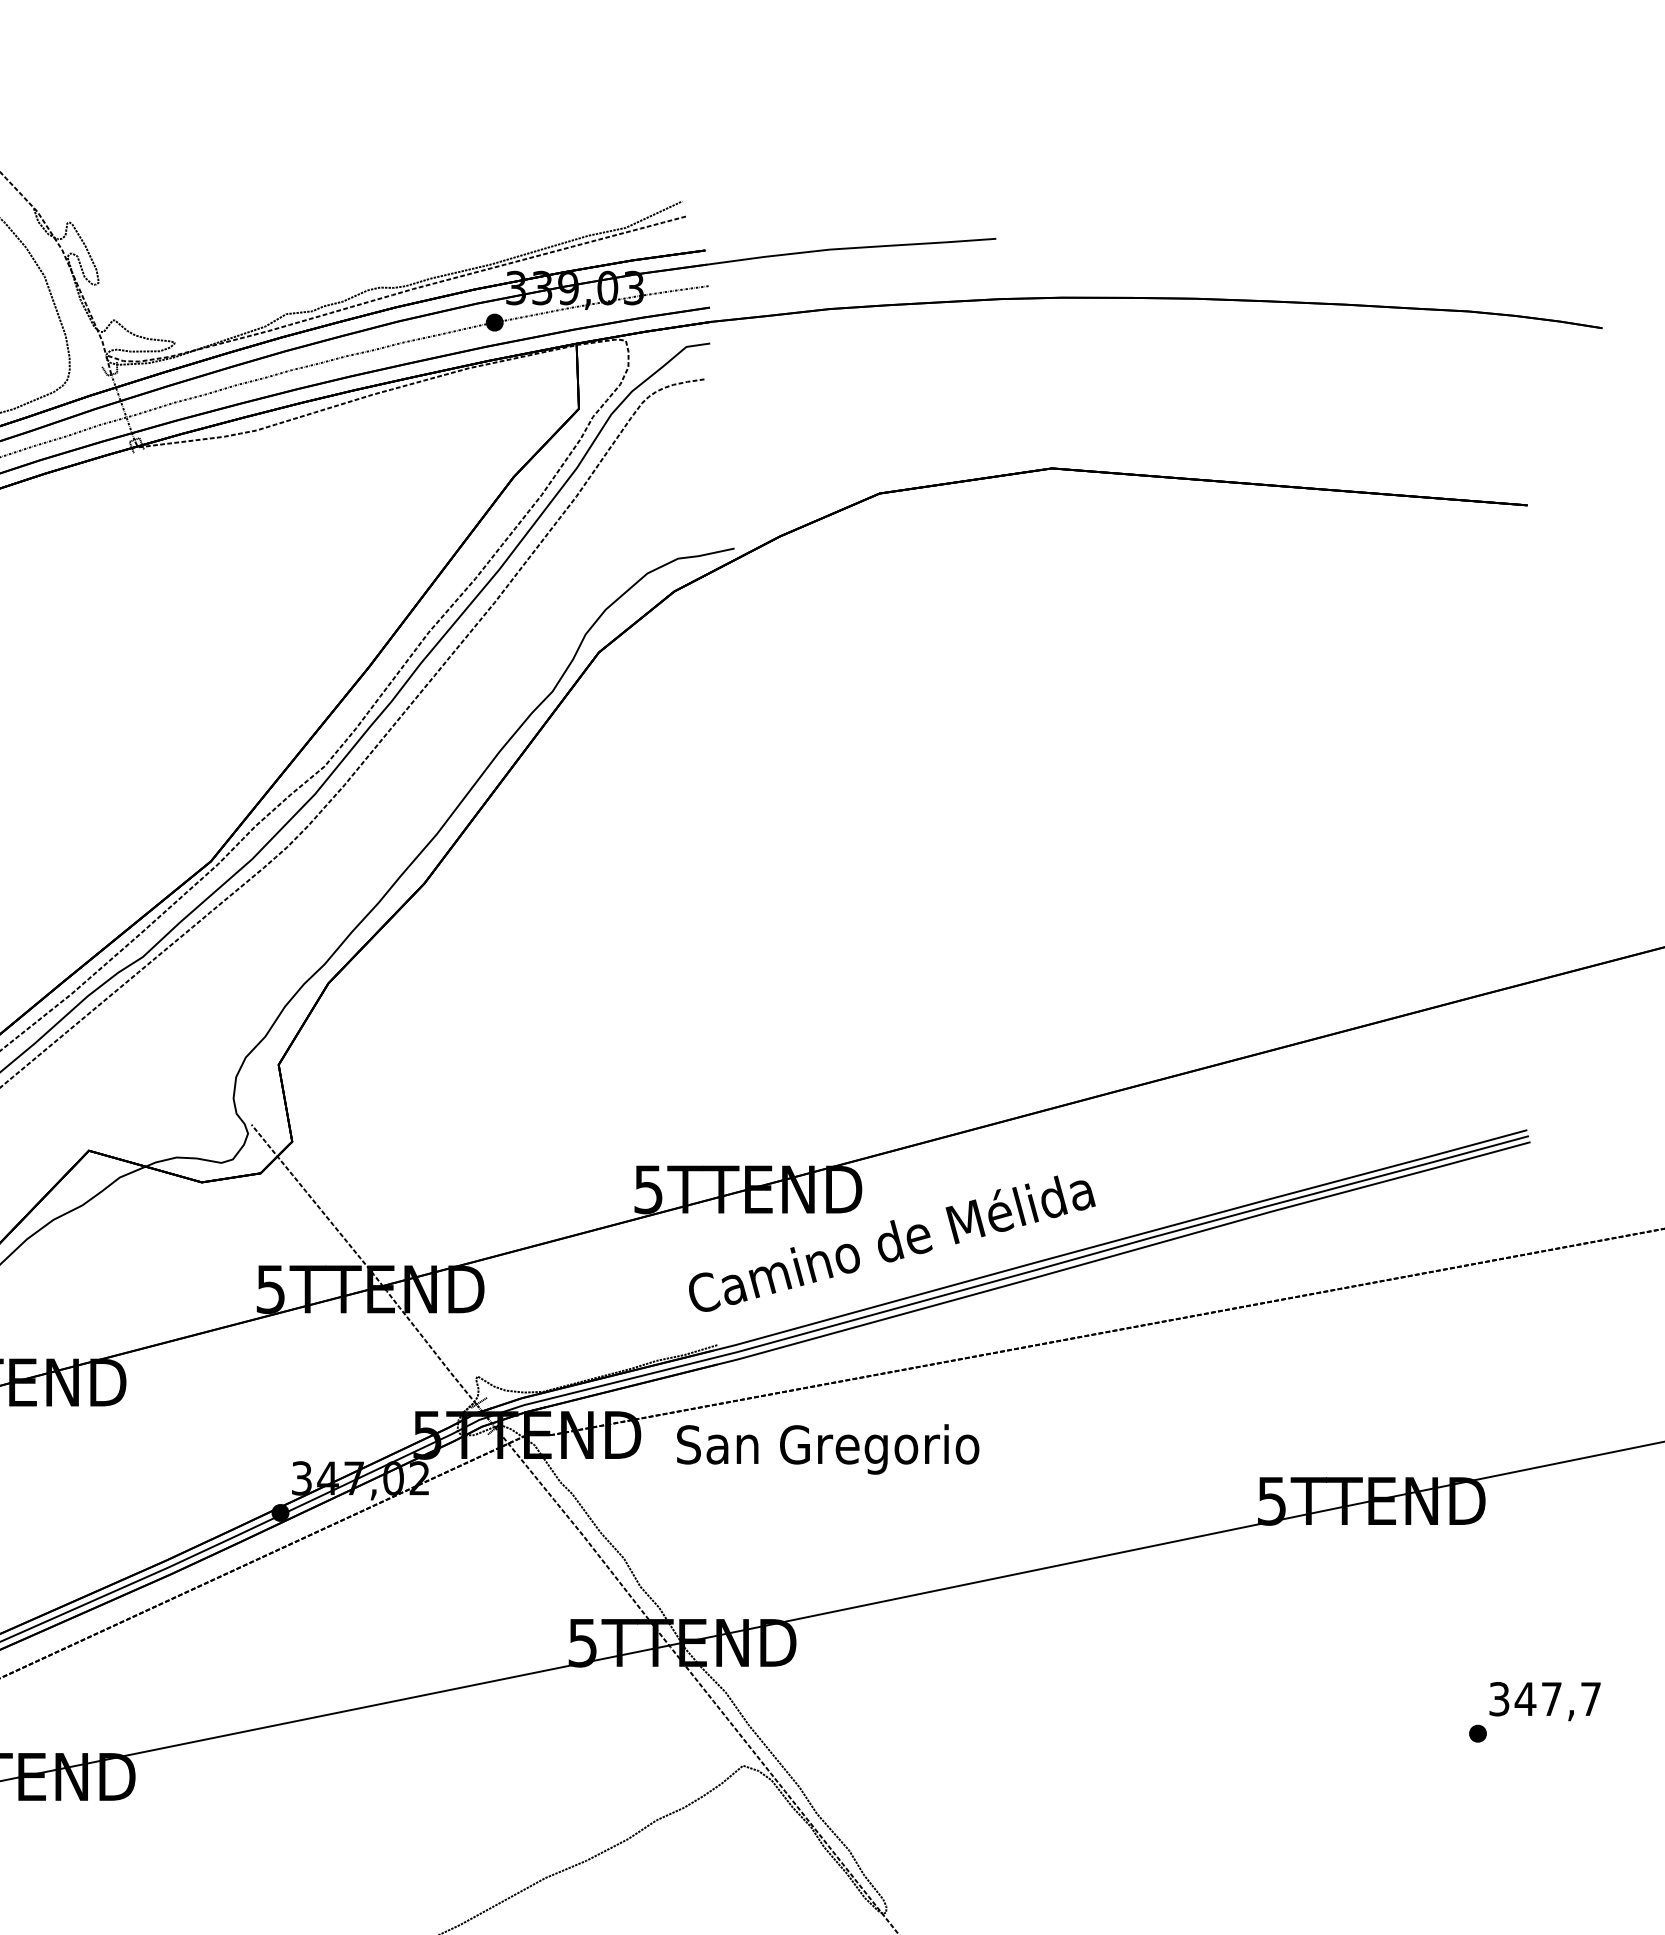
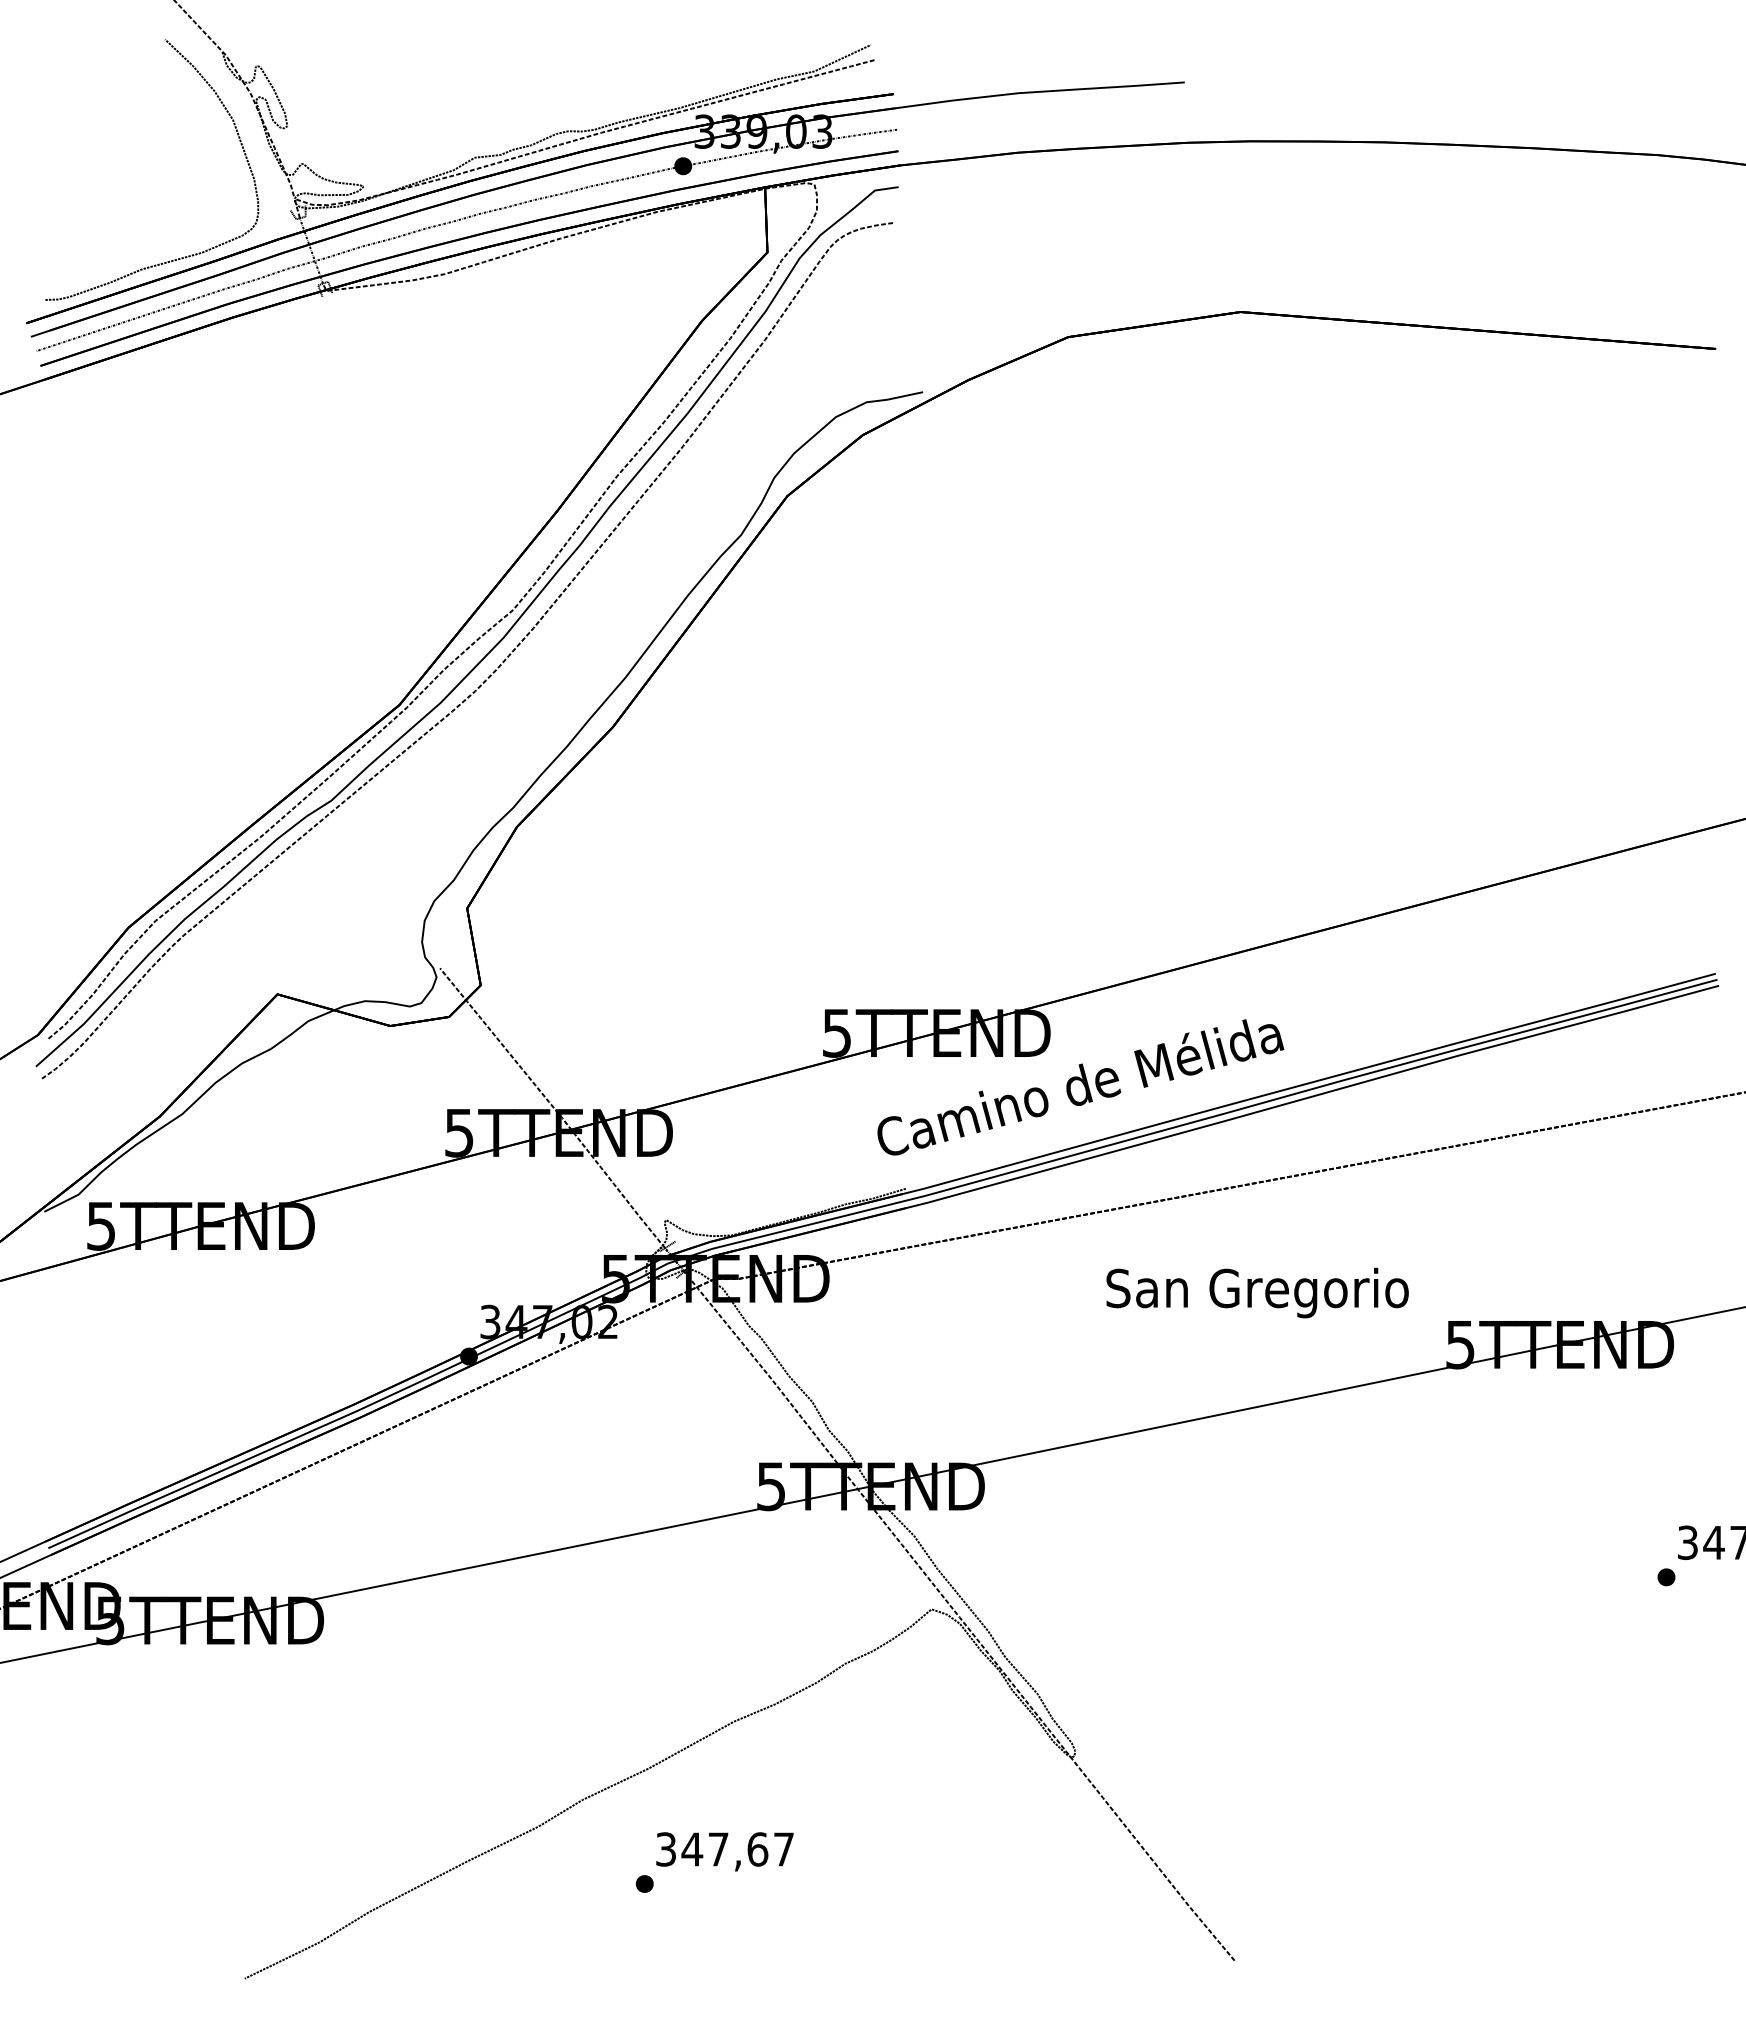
text: (828, 1448) -> (1257, 1292), moved

